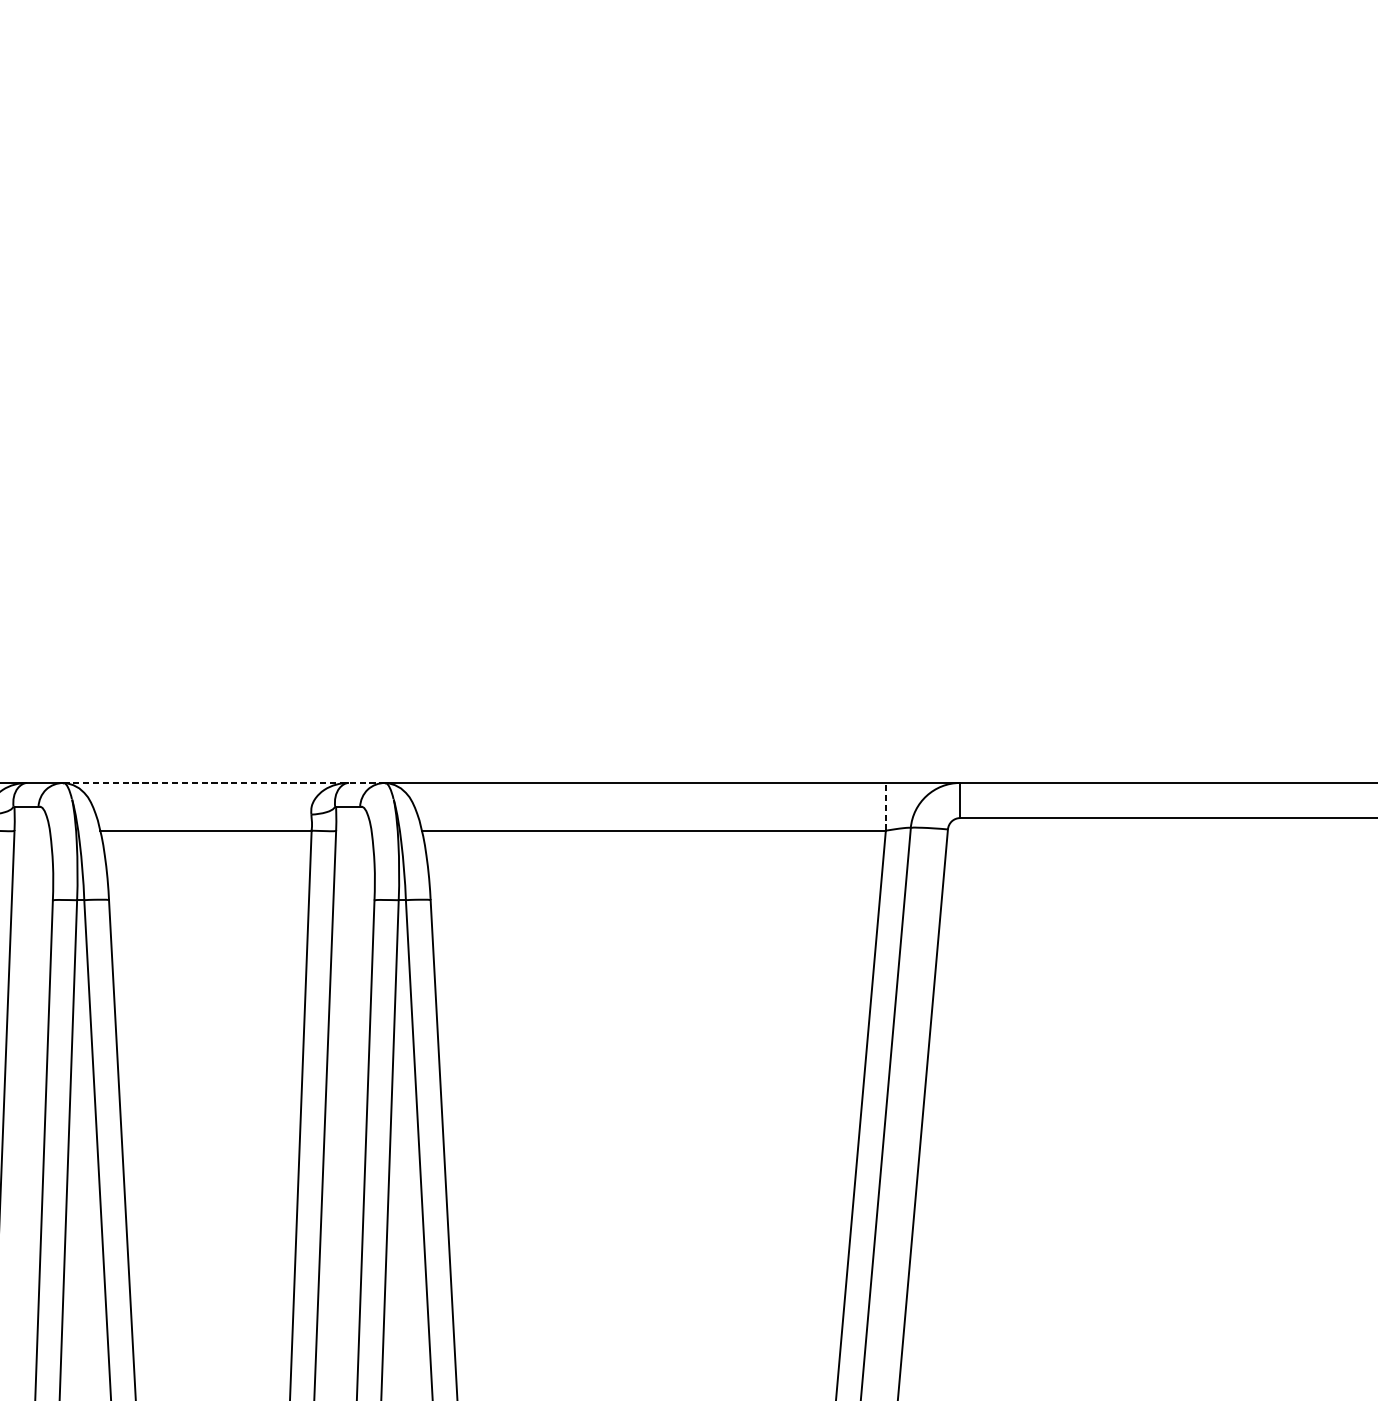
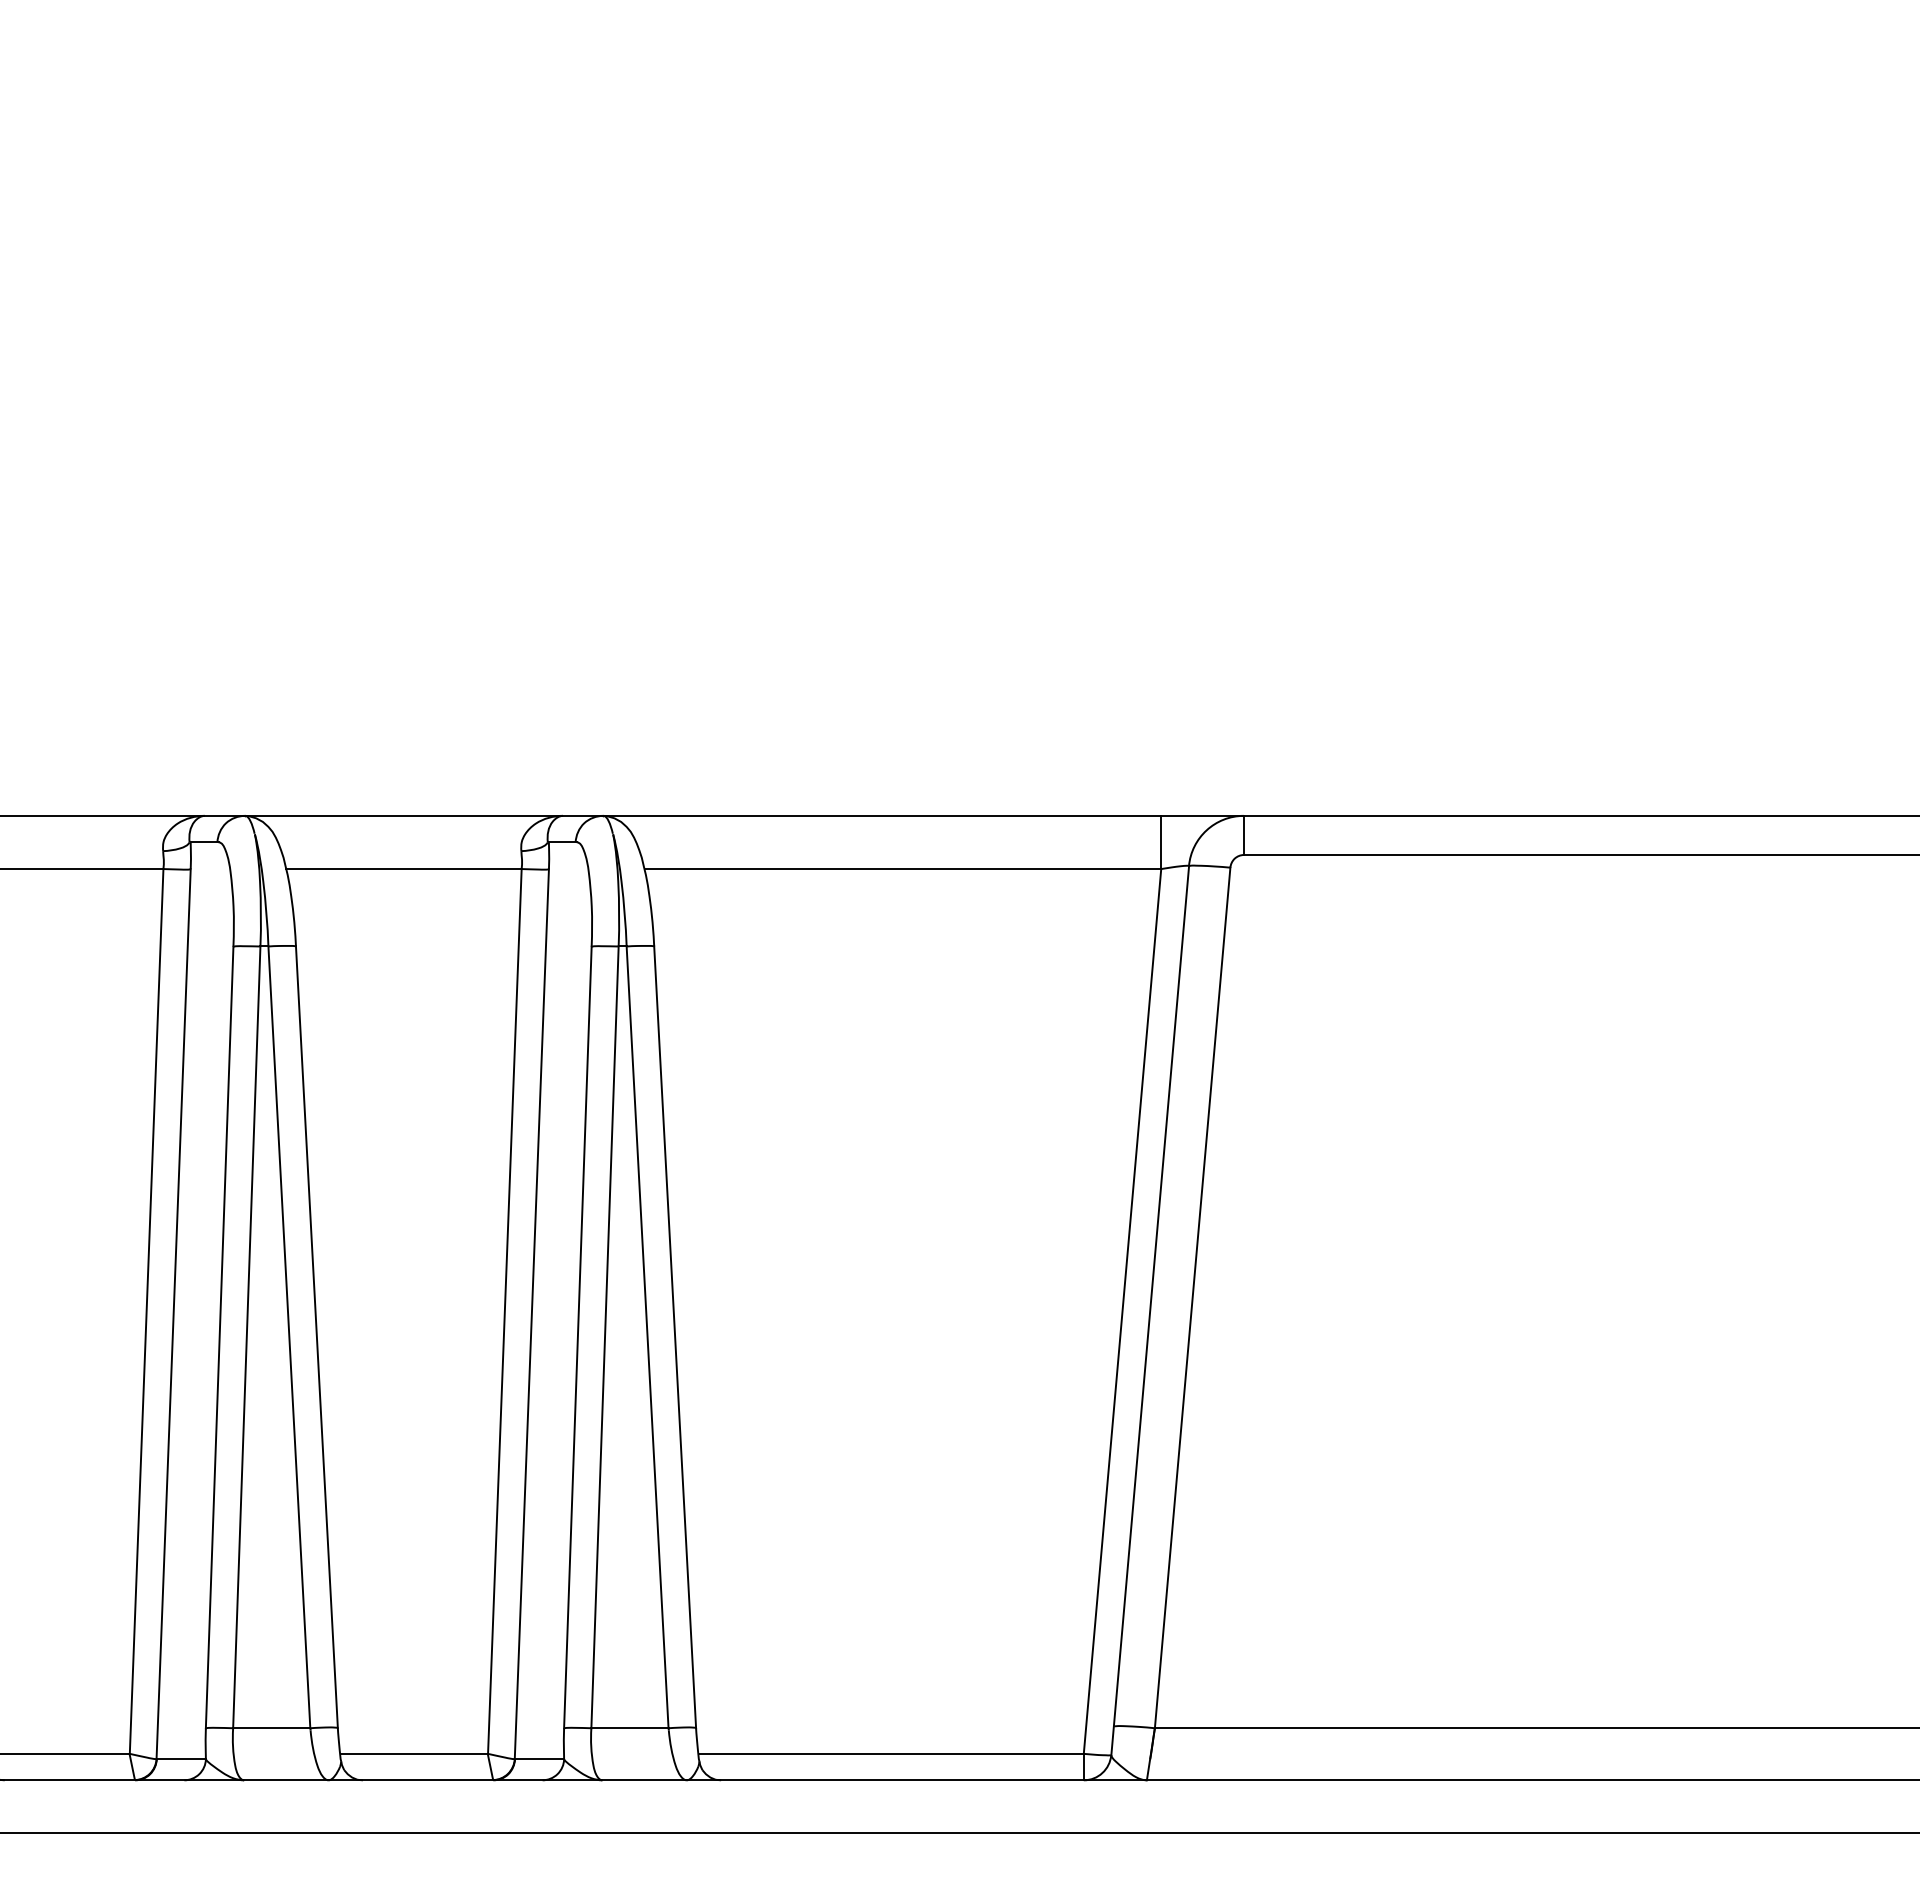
line: (223, 782) -> (423, 815), dashed -> solid
line: (886, 806) -> (1161, 842), dashed -> solid

